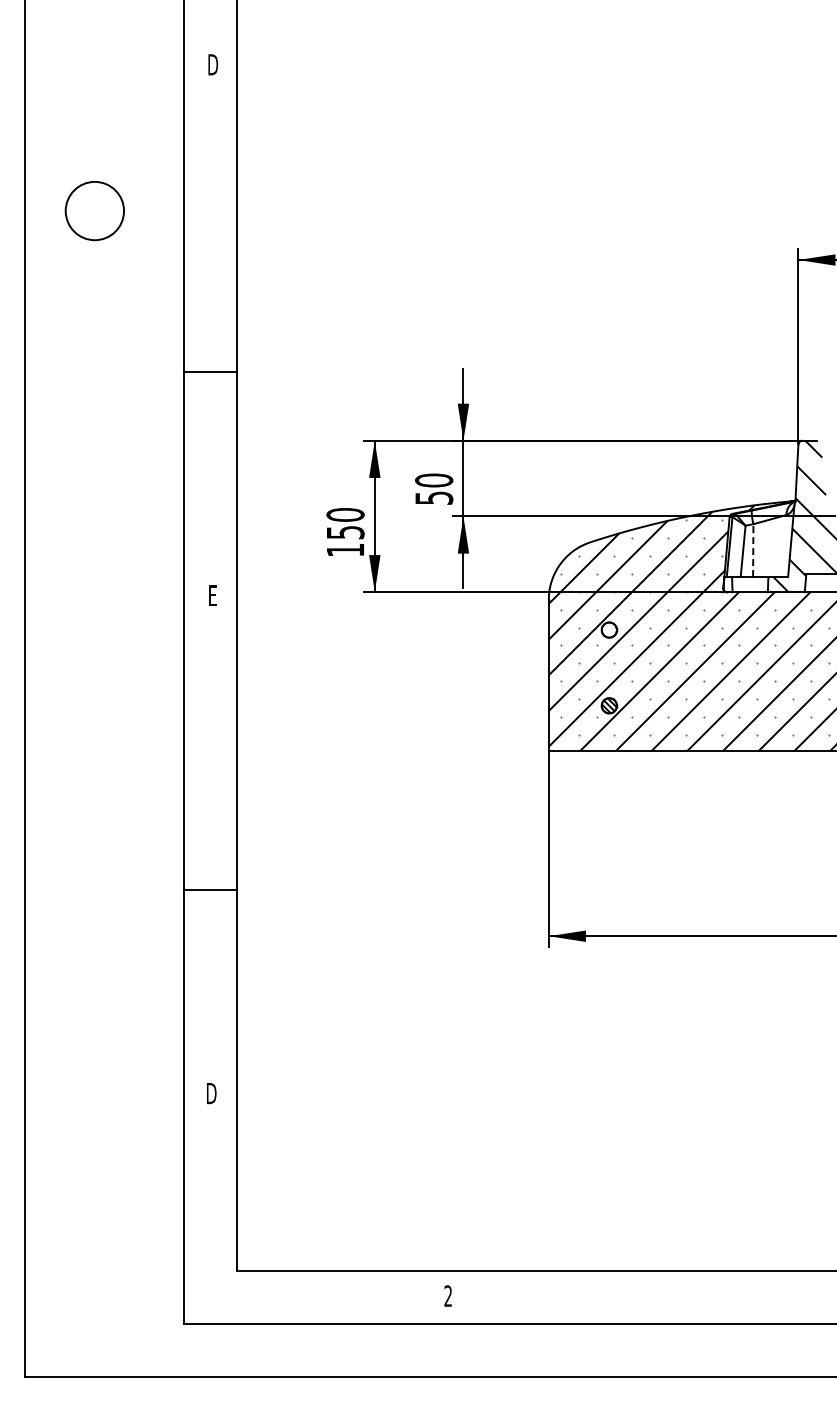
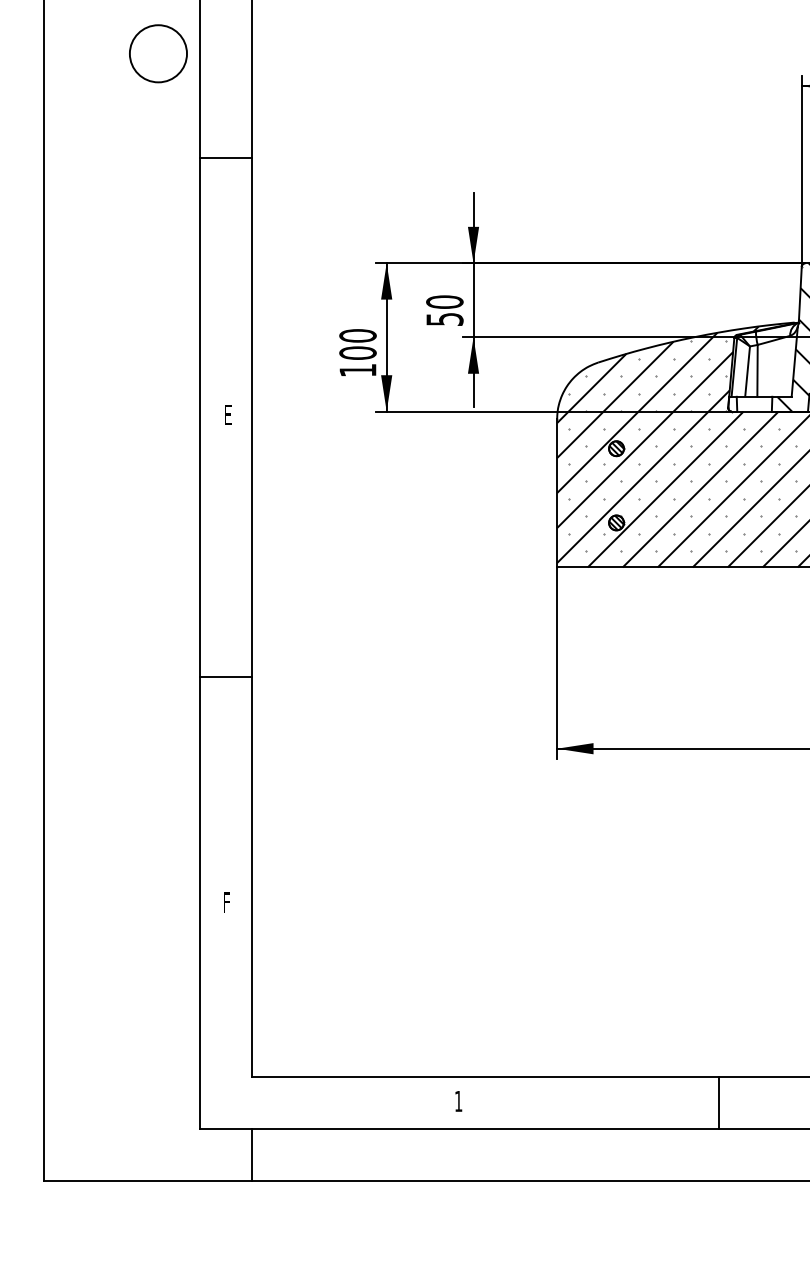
circle: (94, 211) -> (158, 54), moved
line: (210, 372) -> (225, 158), moved
text: (345, 532) -> (357, 353), 150 -> 100
line: (753, 550) -> (757, 370), dashed -> solid
hatch: (609, 629) -> (616, 448), added
line: (210, 890) -> (225, 677), moved
text: (211, 1093) -> (226, 902), D -> F
text: (447, 1295) -> (457, 1100), 2 -> 1
line: (714, 1297) -> (719, 1102), added
line: (237, 1350) -> (252, 1154), added

